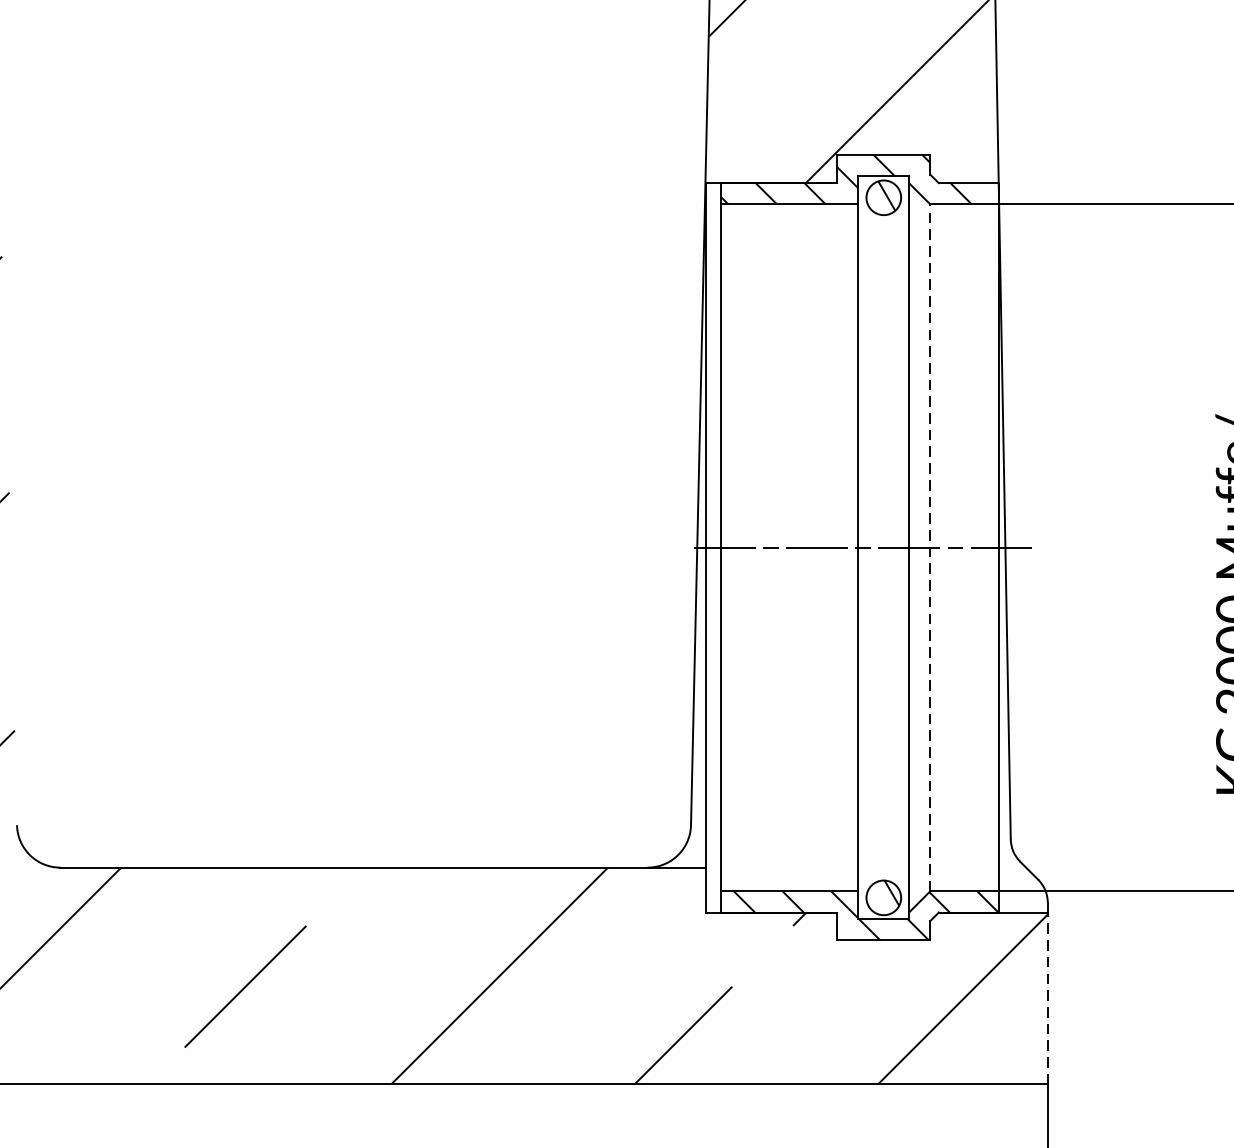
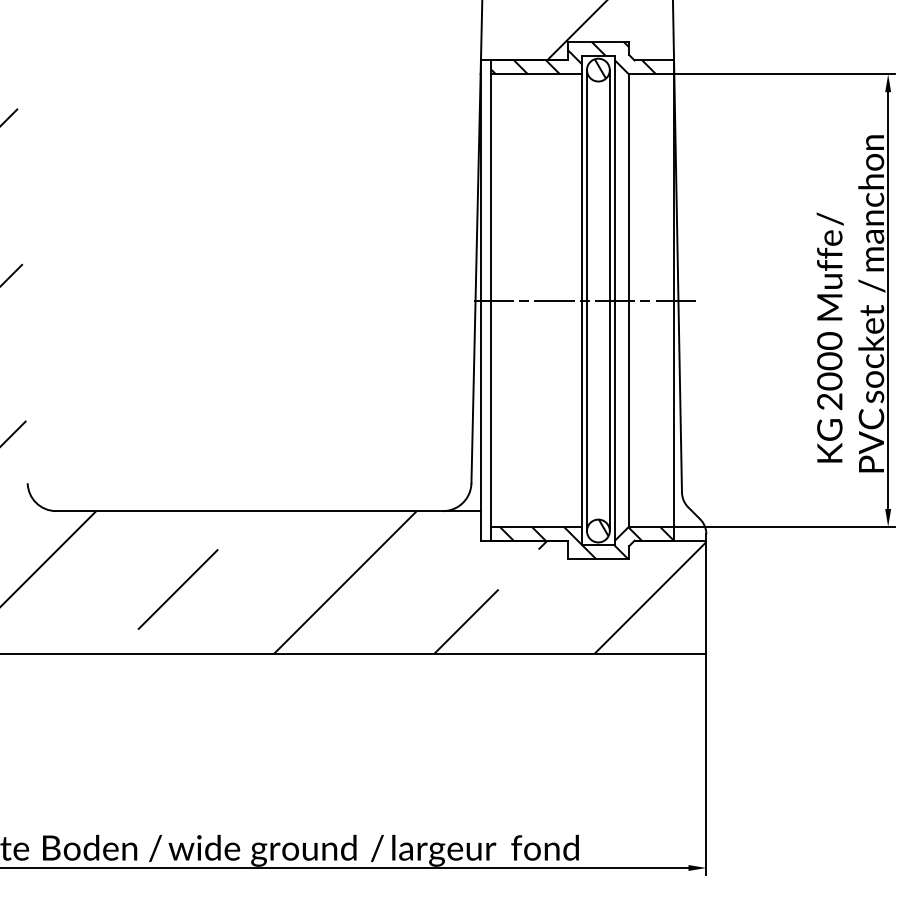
line: (865, 547) -> (586, 300), added
line: (900, 547) -> (609, 300), added
line: (929, 547) -> (628, 300), dashed -> solid
line: (1048, 998) -> (706, 597), dashed -> solid

